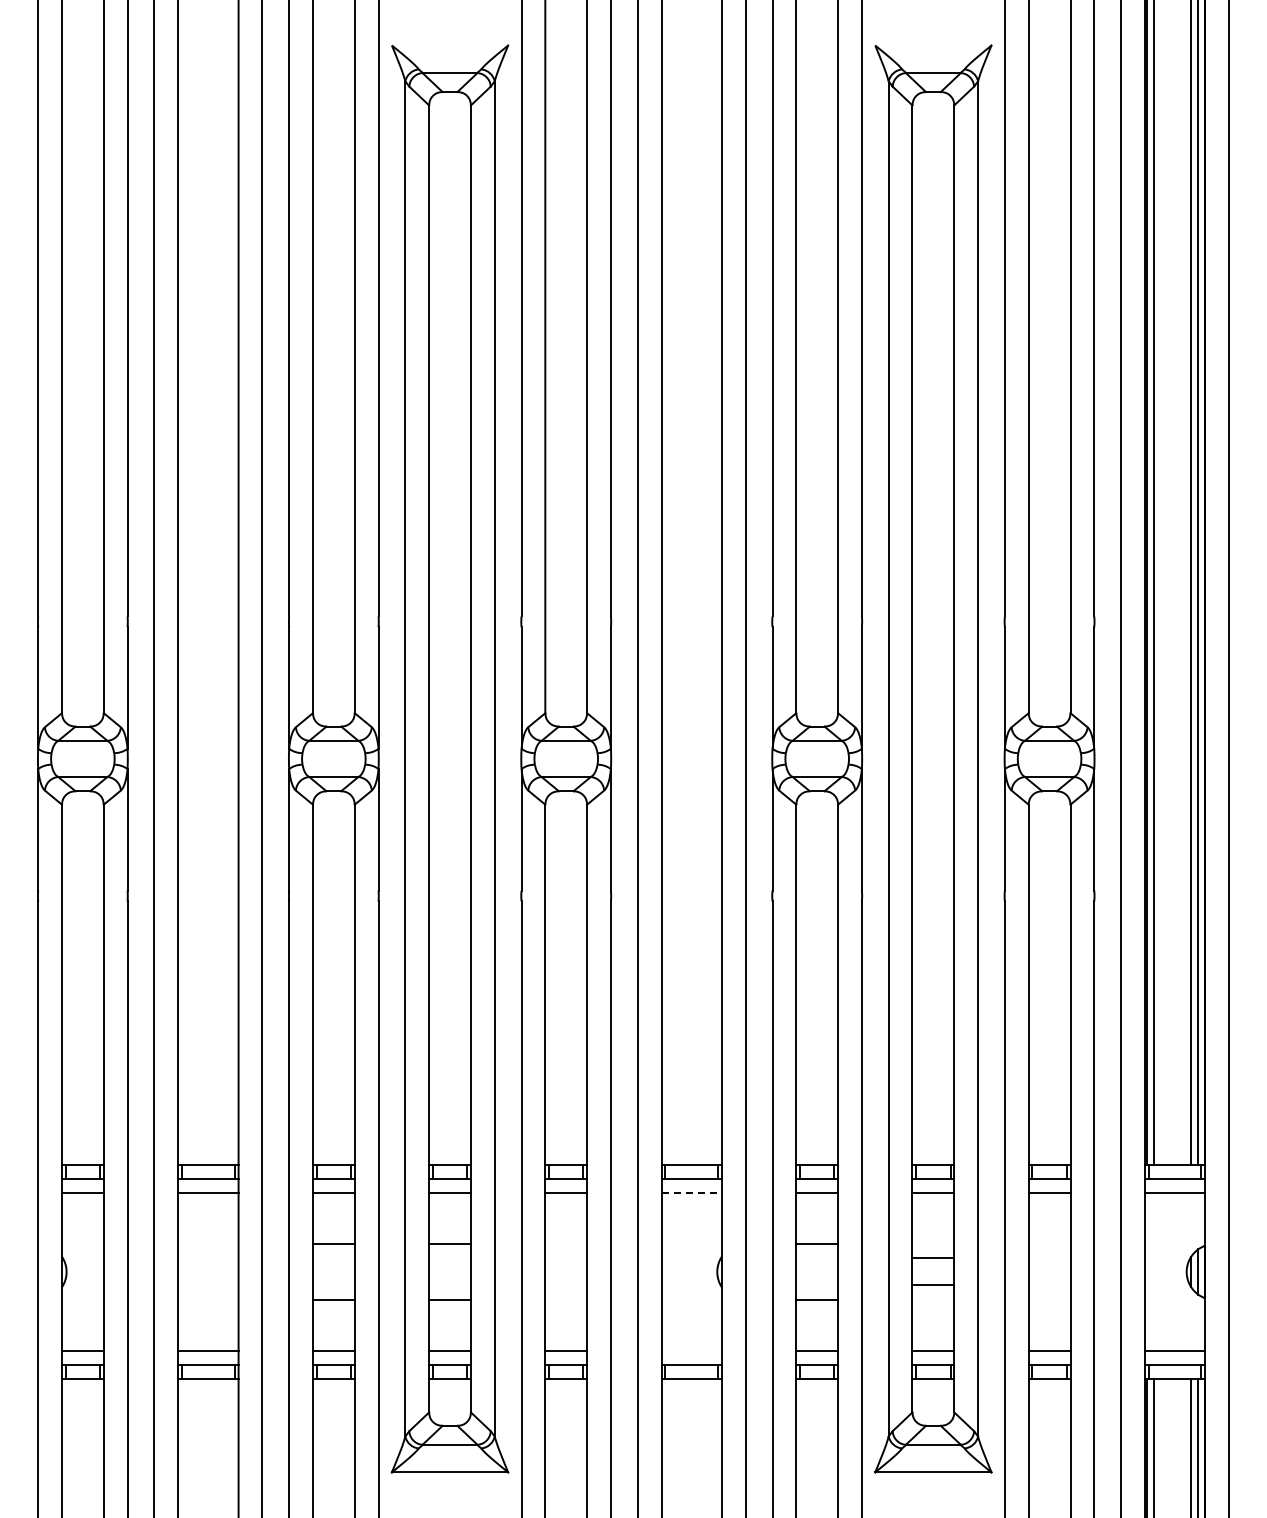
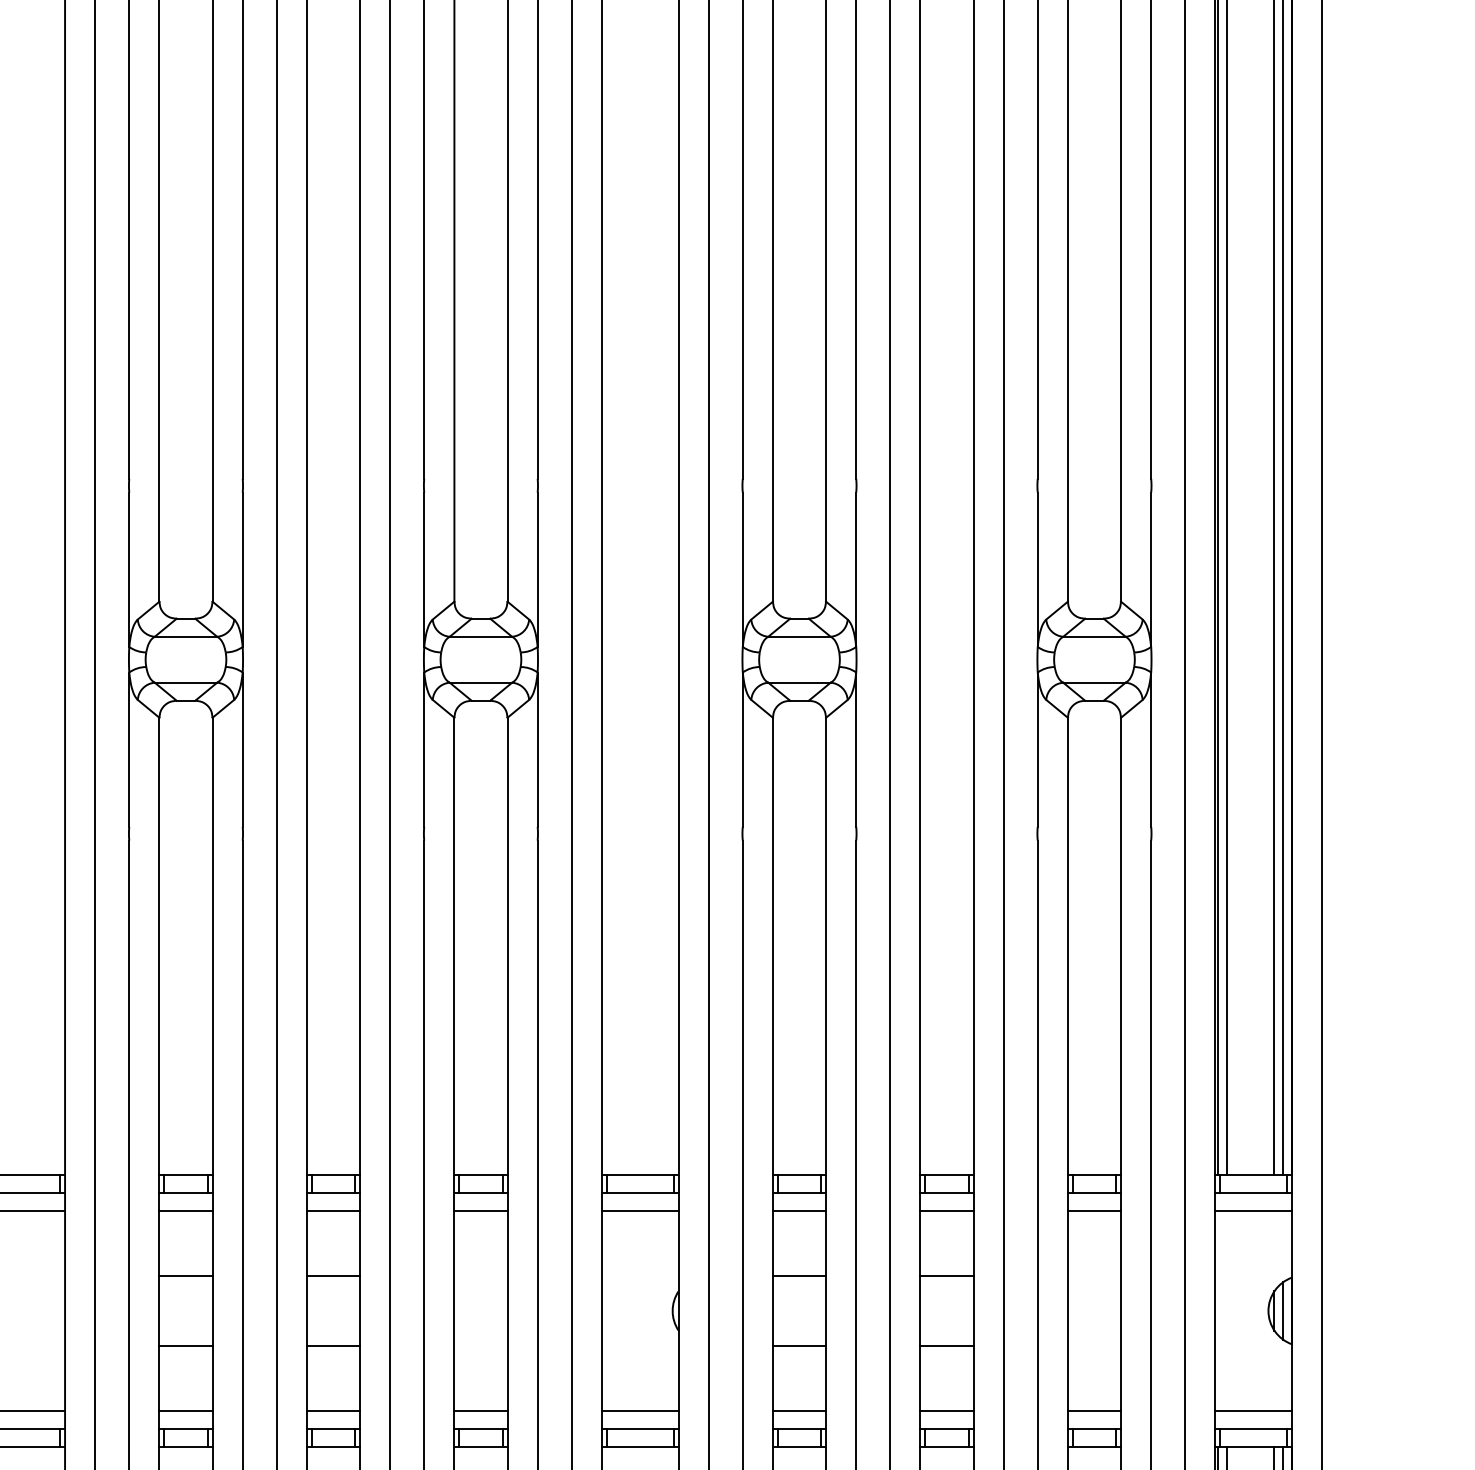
line: (692, 1193) -> (641, 1211), dashed -> solid
line: (933, 1257) -> (947, 1345), moved
line: (933, 1285) -> (947, 1276), moved
line: (691, 1351) -> (639, 1411), added

